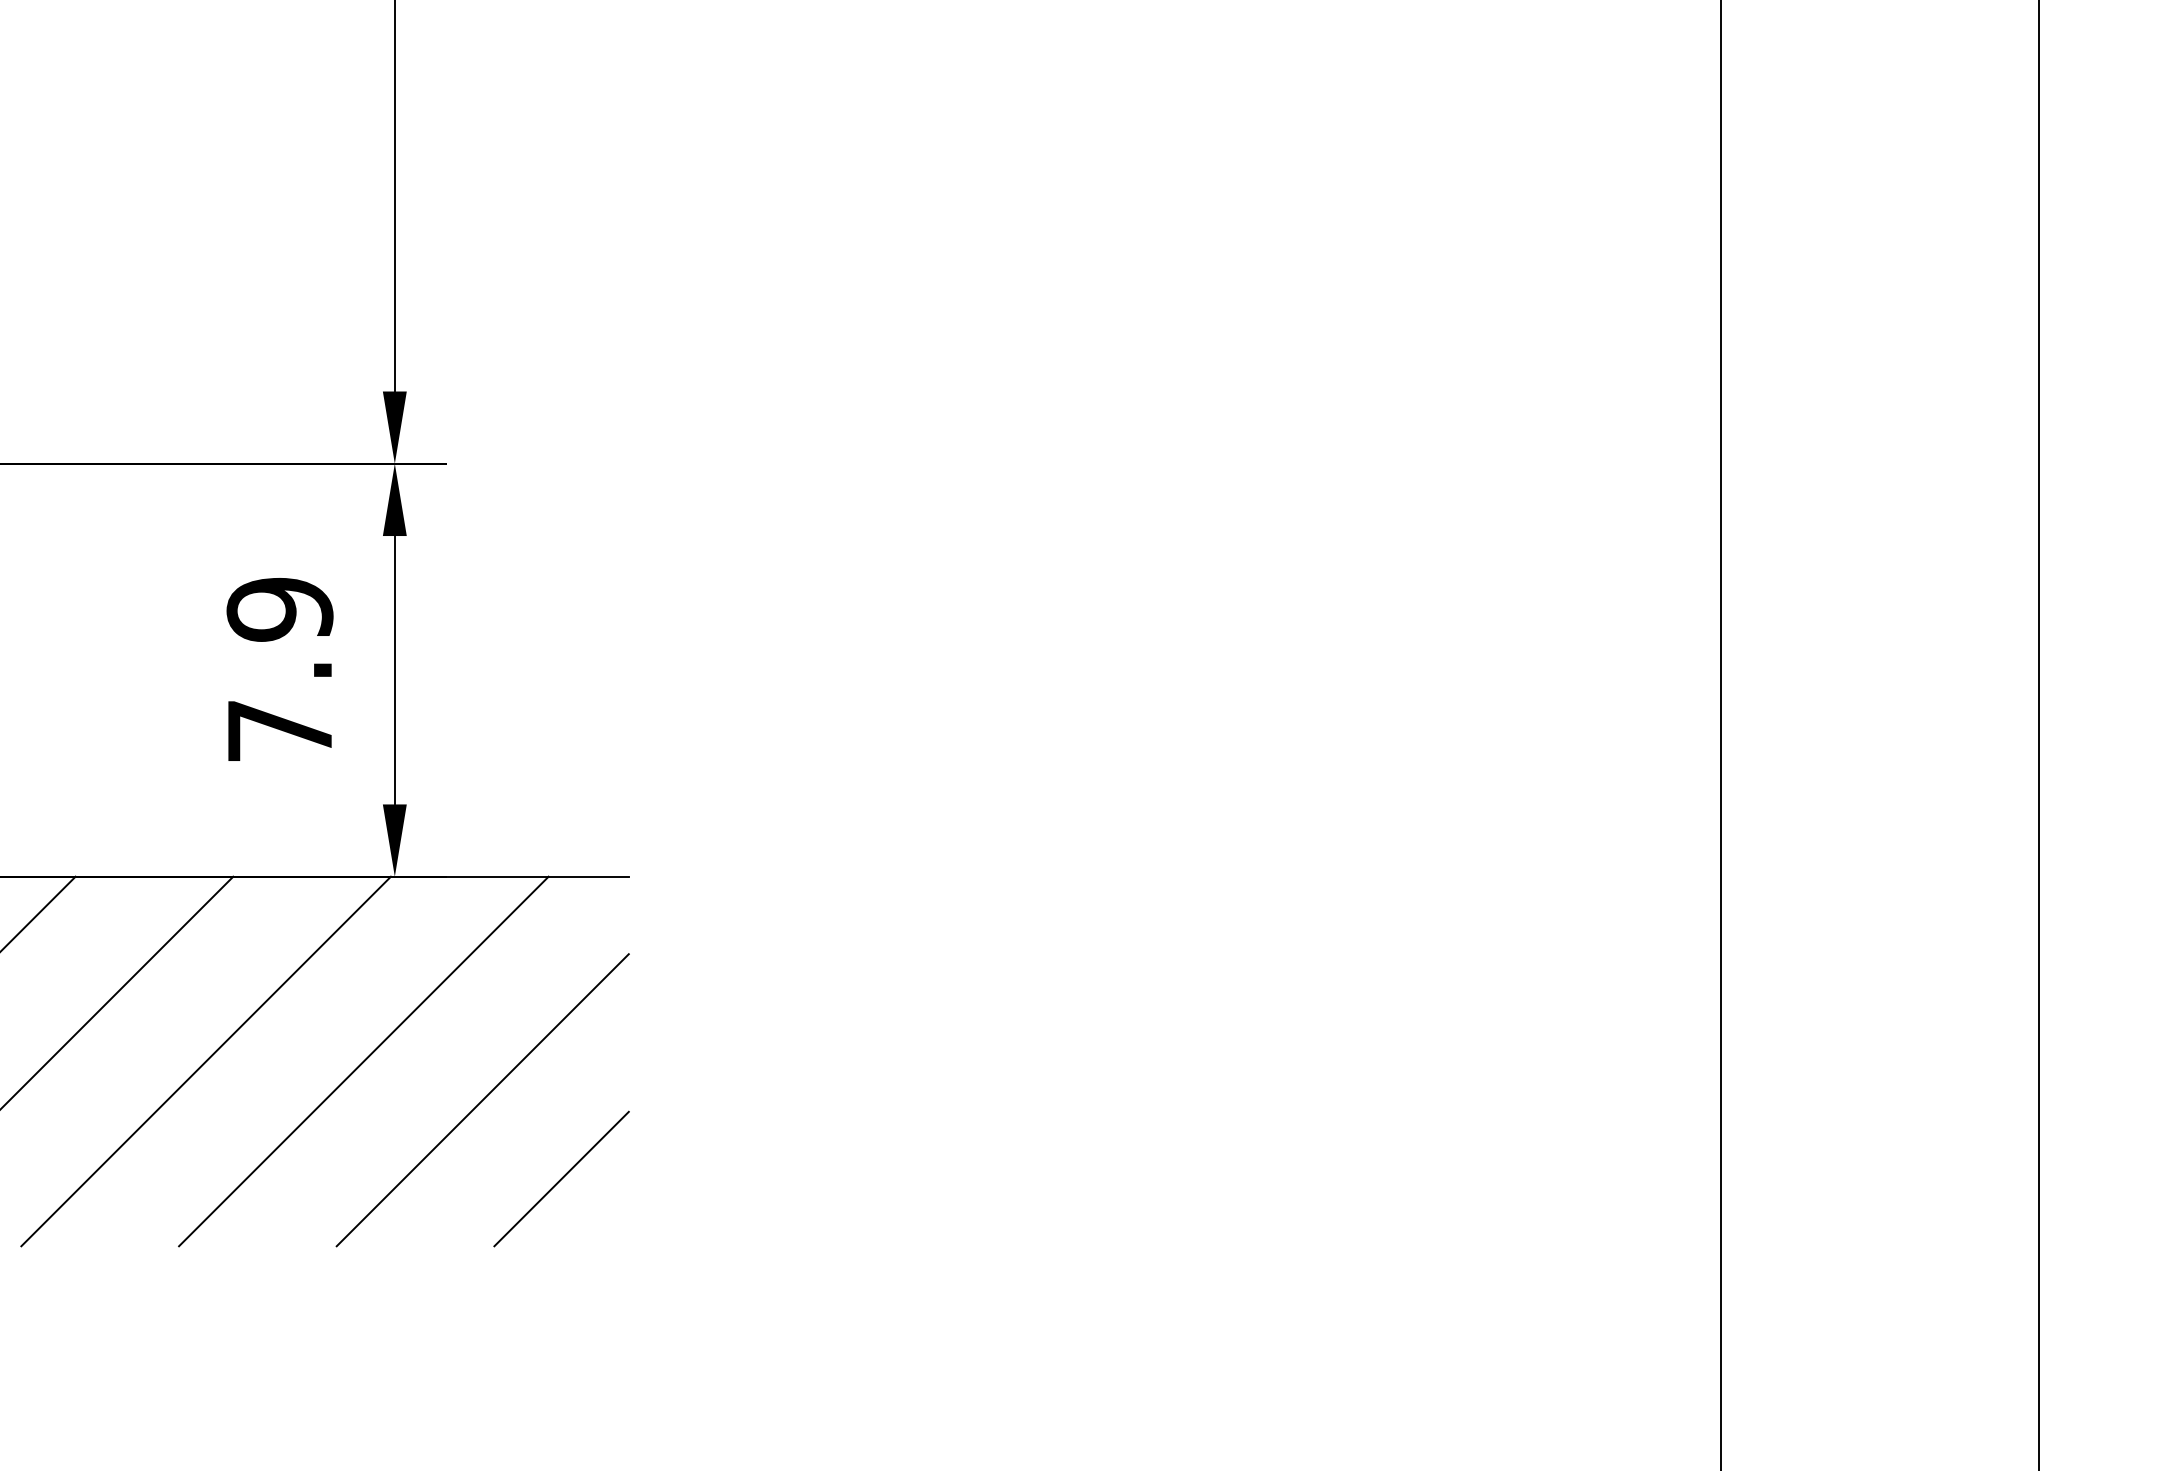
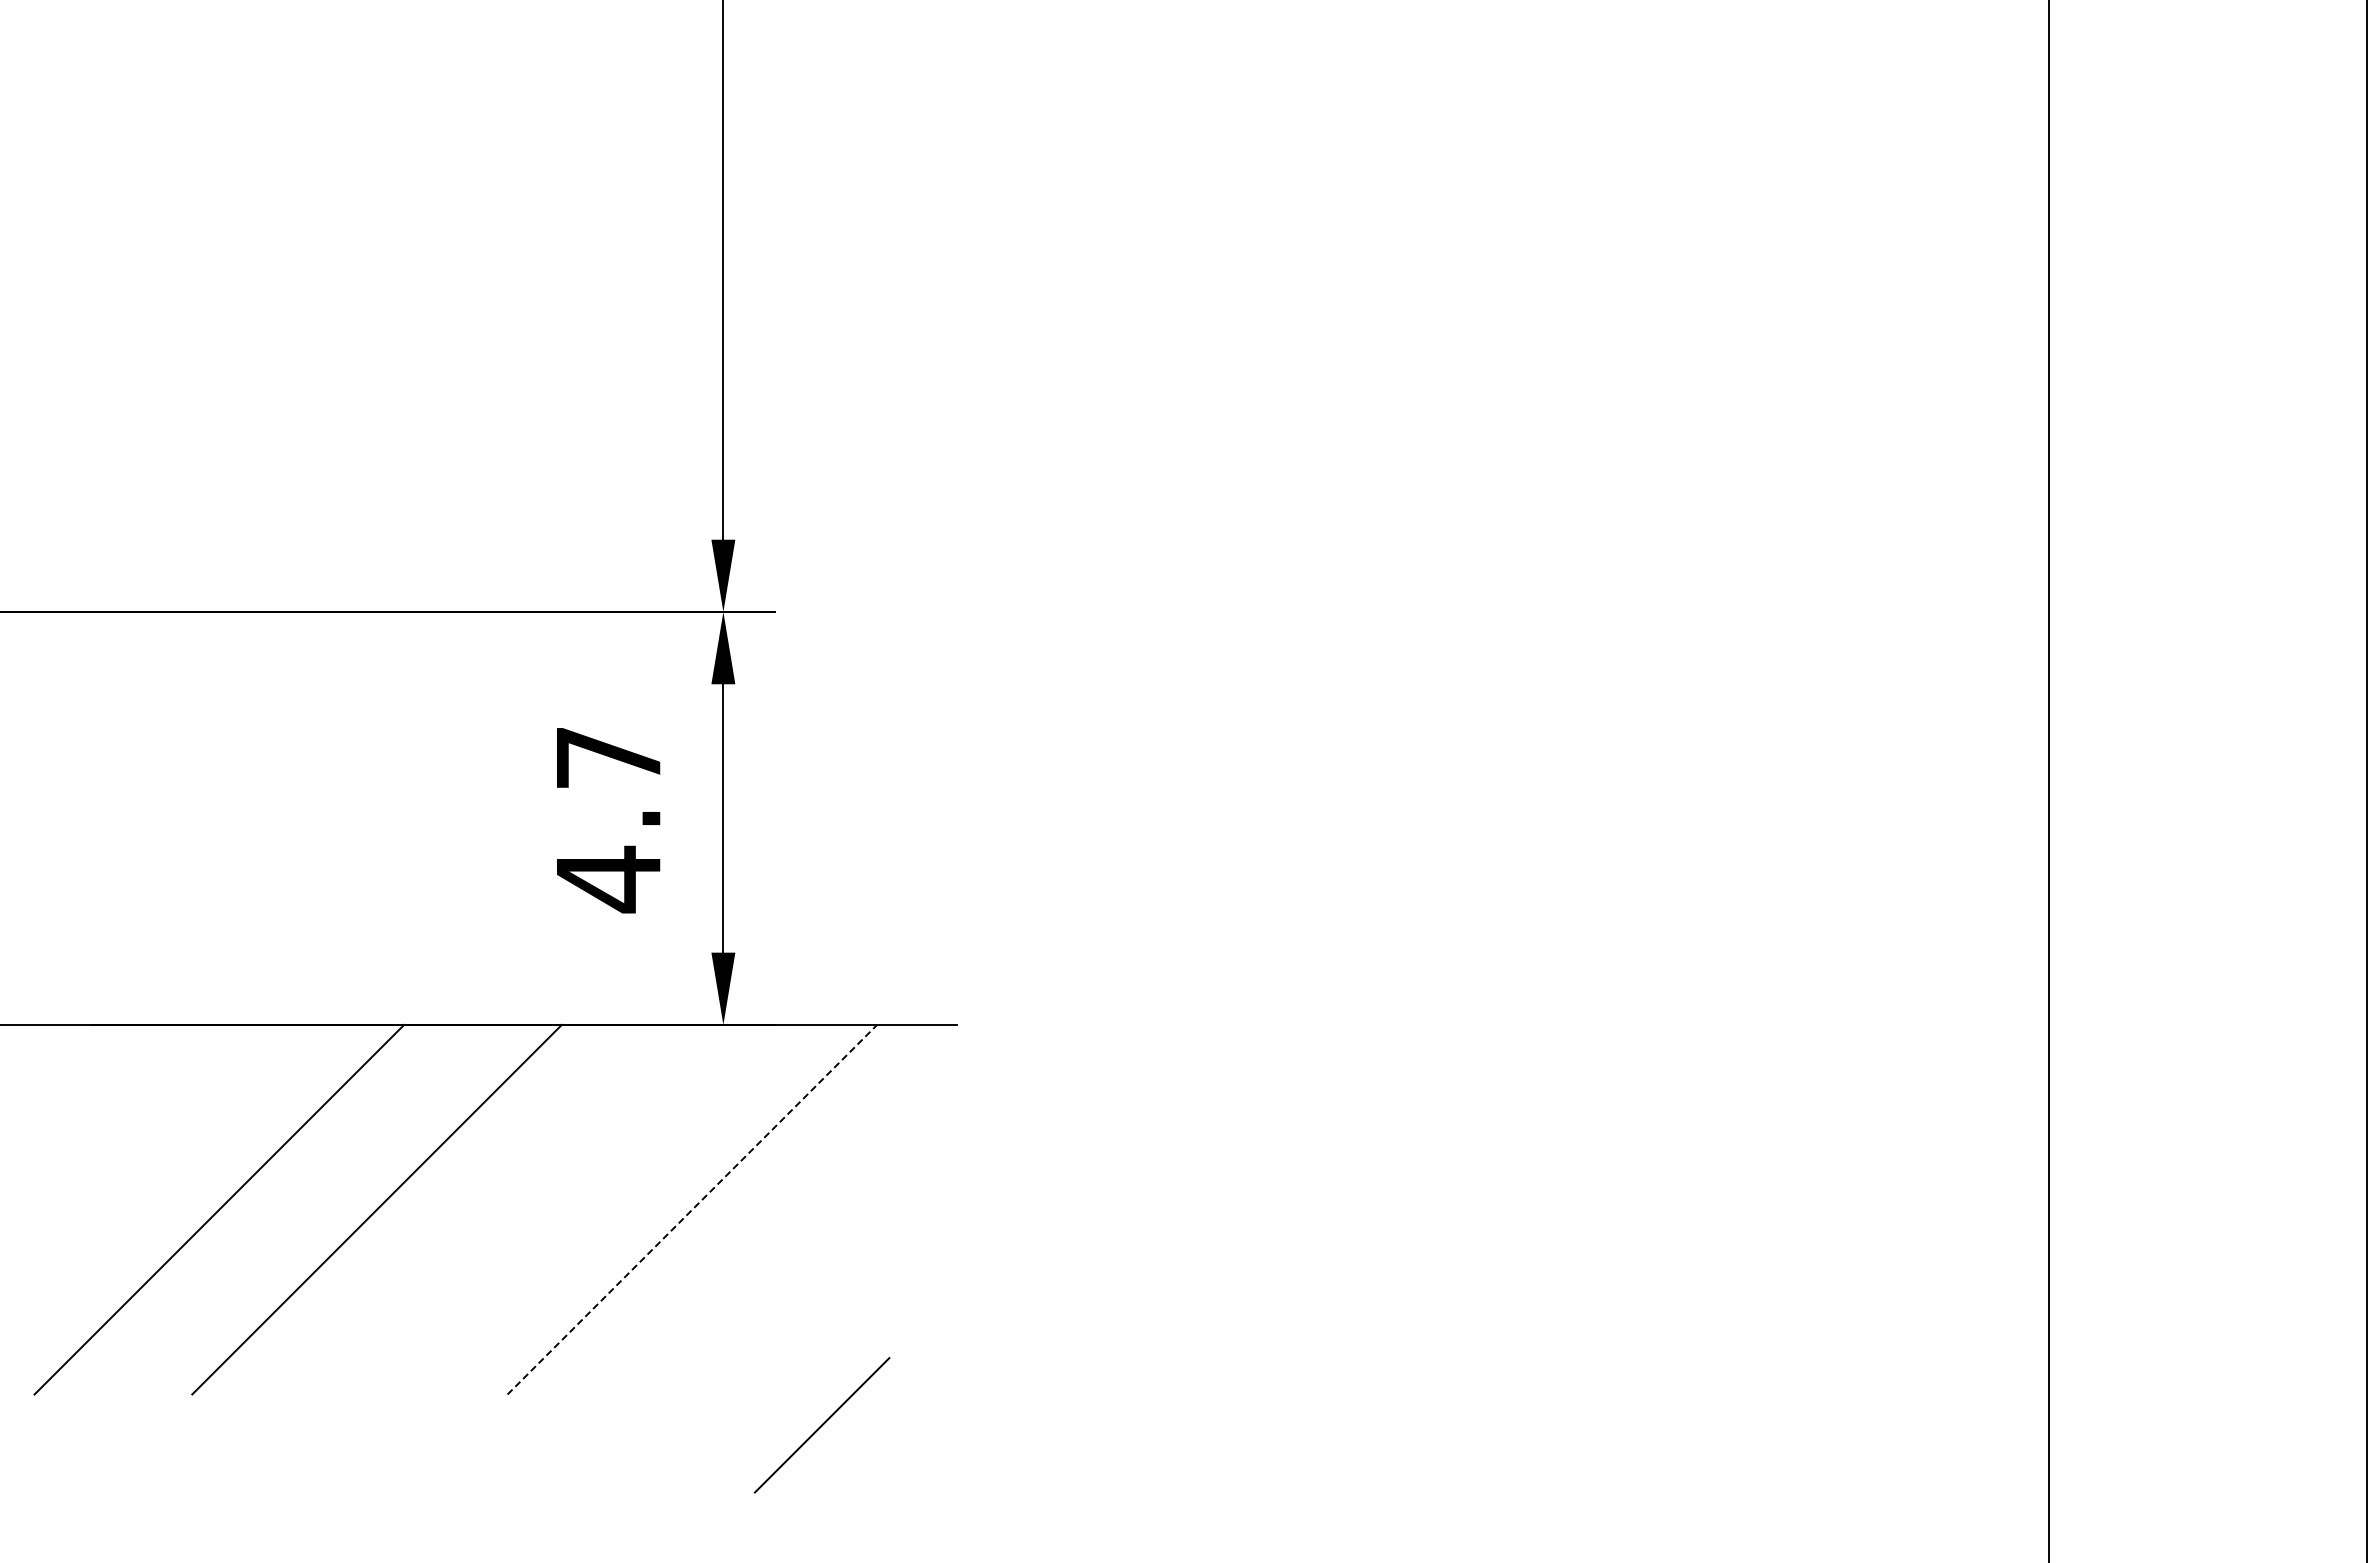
text: (279, 671) -> (608, 819), 7.9 -> 4.7
line: (205, 1061) -> (534, 1209), removed
line: (363, 1061) -> (692, 1209), solid -> dashed
line: (482, 1100) -> (811, 1248), removed
line: (560, 1179) -> (821, 1425), moved

